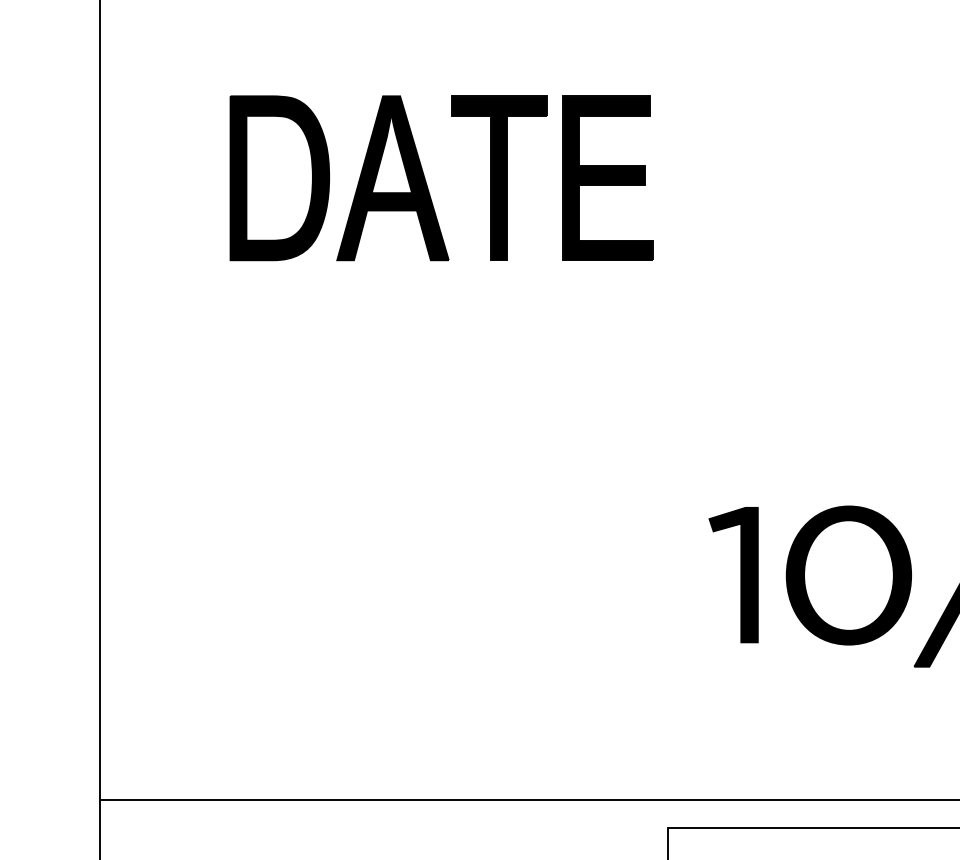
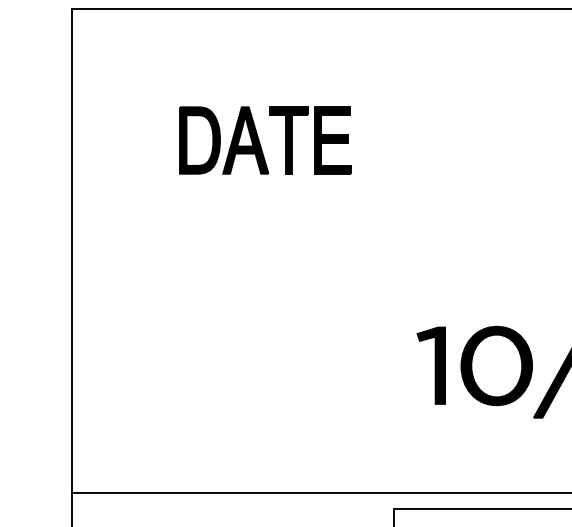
part: (441, 178) -> (265, 140), size x0.71

